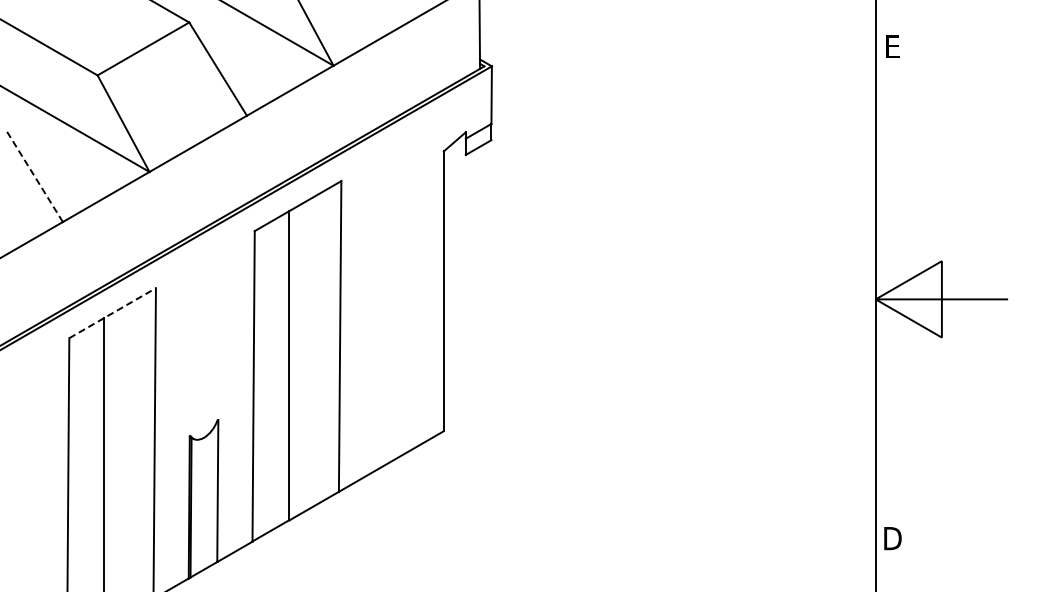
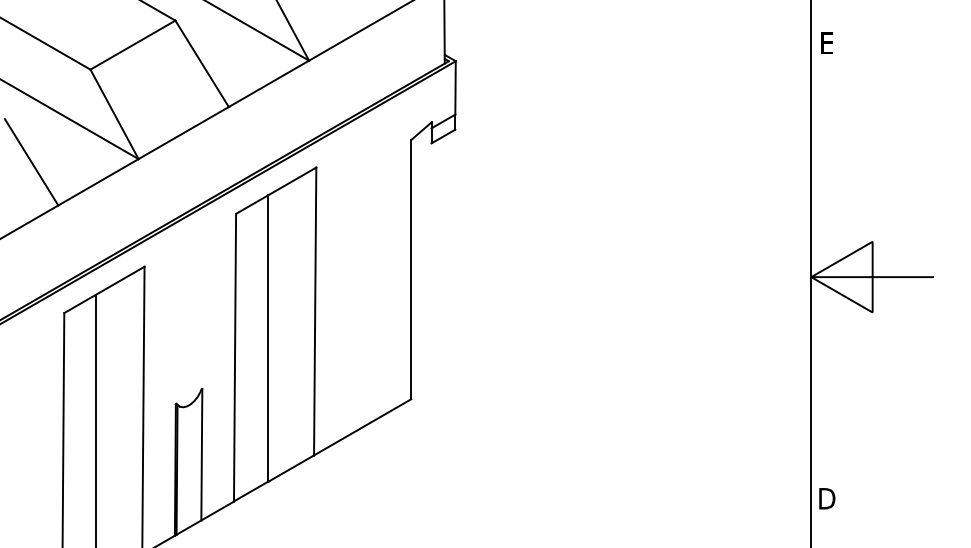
line: (34, 175) -> (32, 162), dashed -> solid
line: (113, 312) -> (105, 289), dashed -> solid

